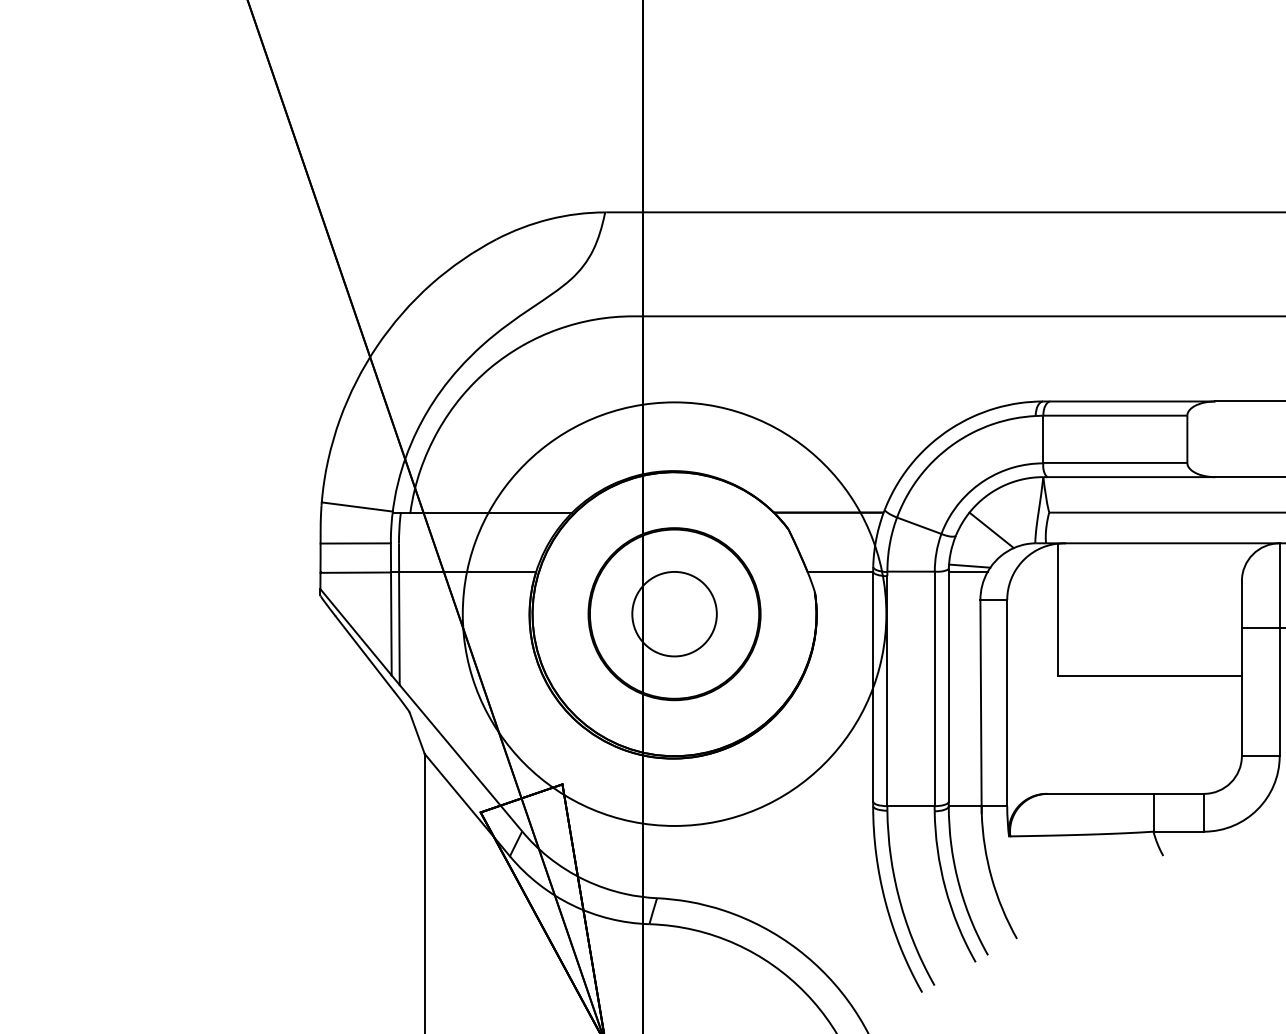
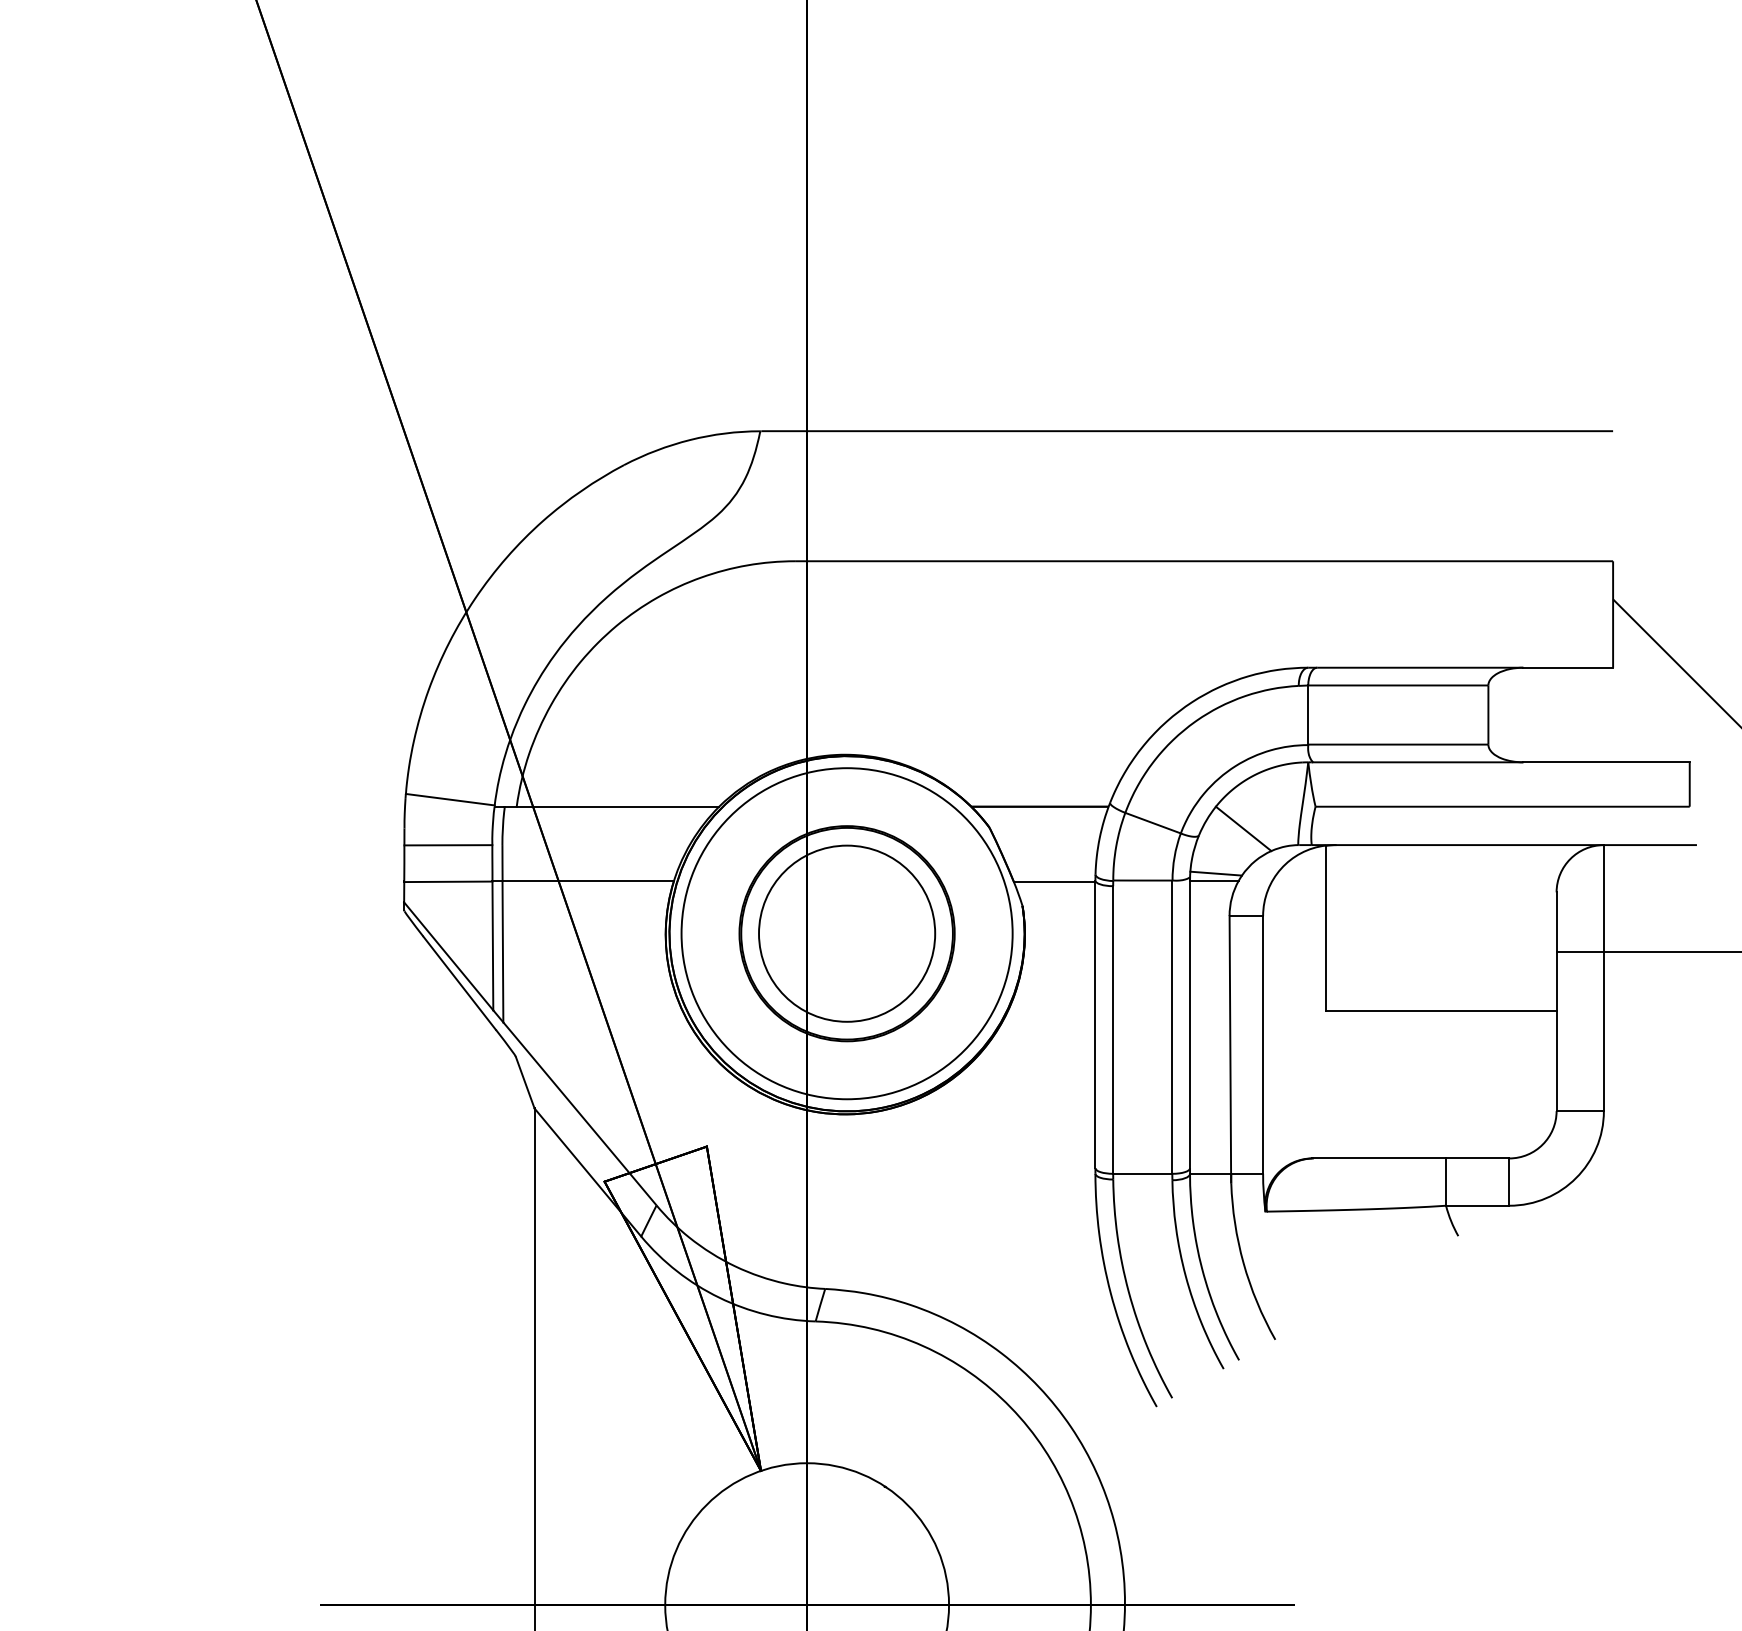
circle: (674, 613) -> (846, 933), size x0.62
circle: (674, 613) -> (847, 933), size x1.67

